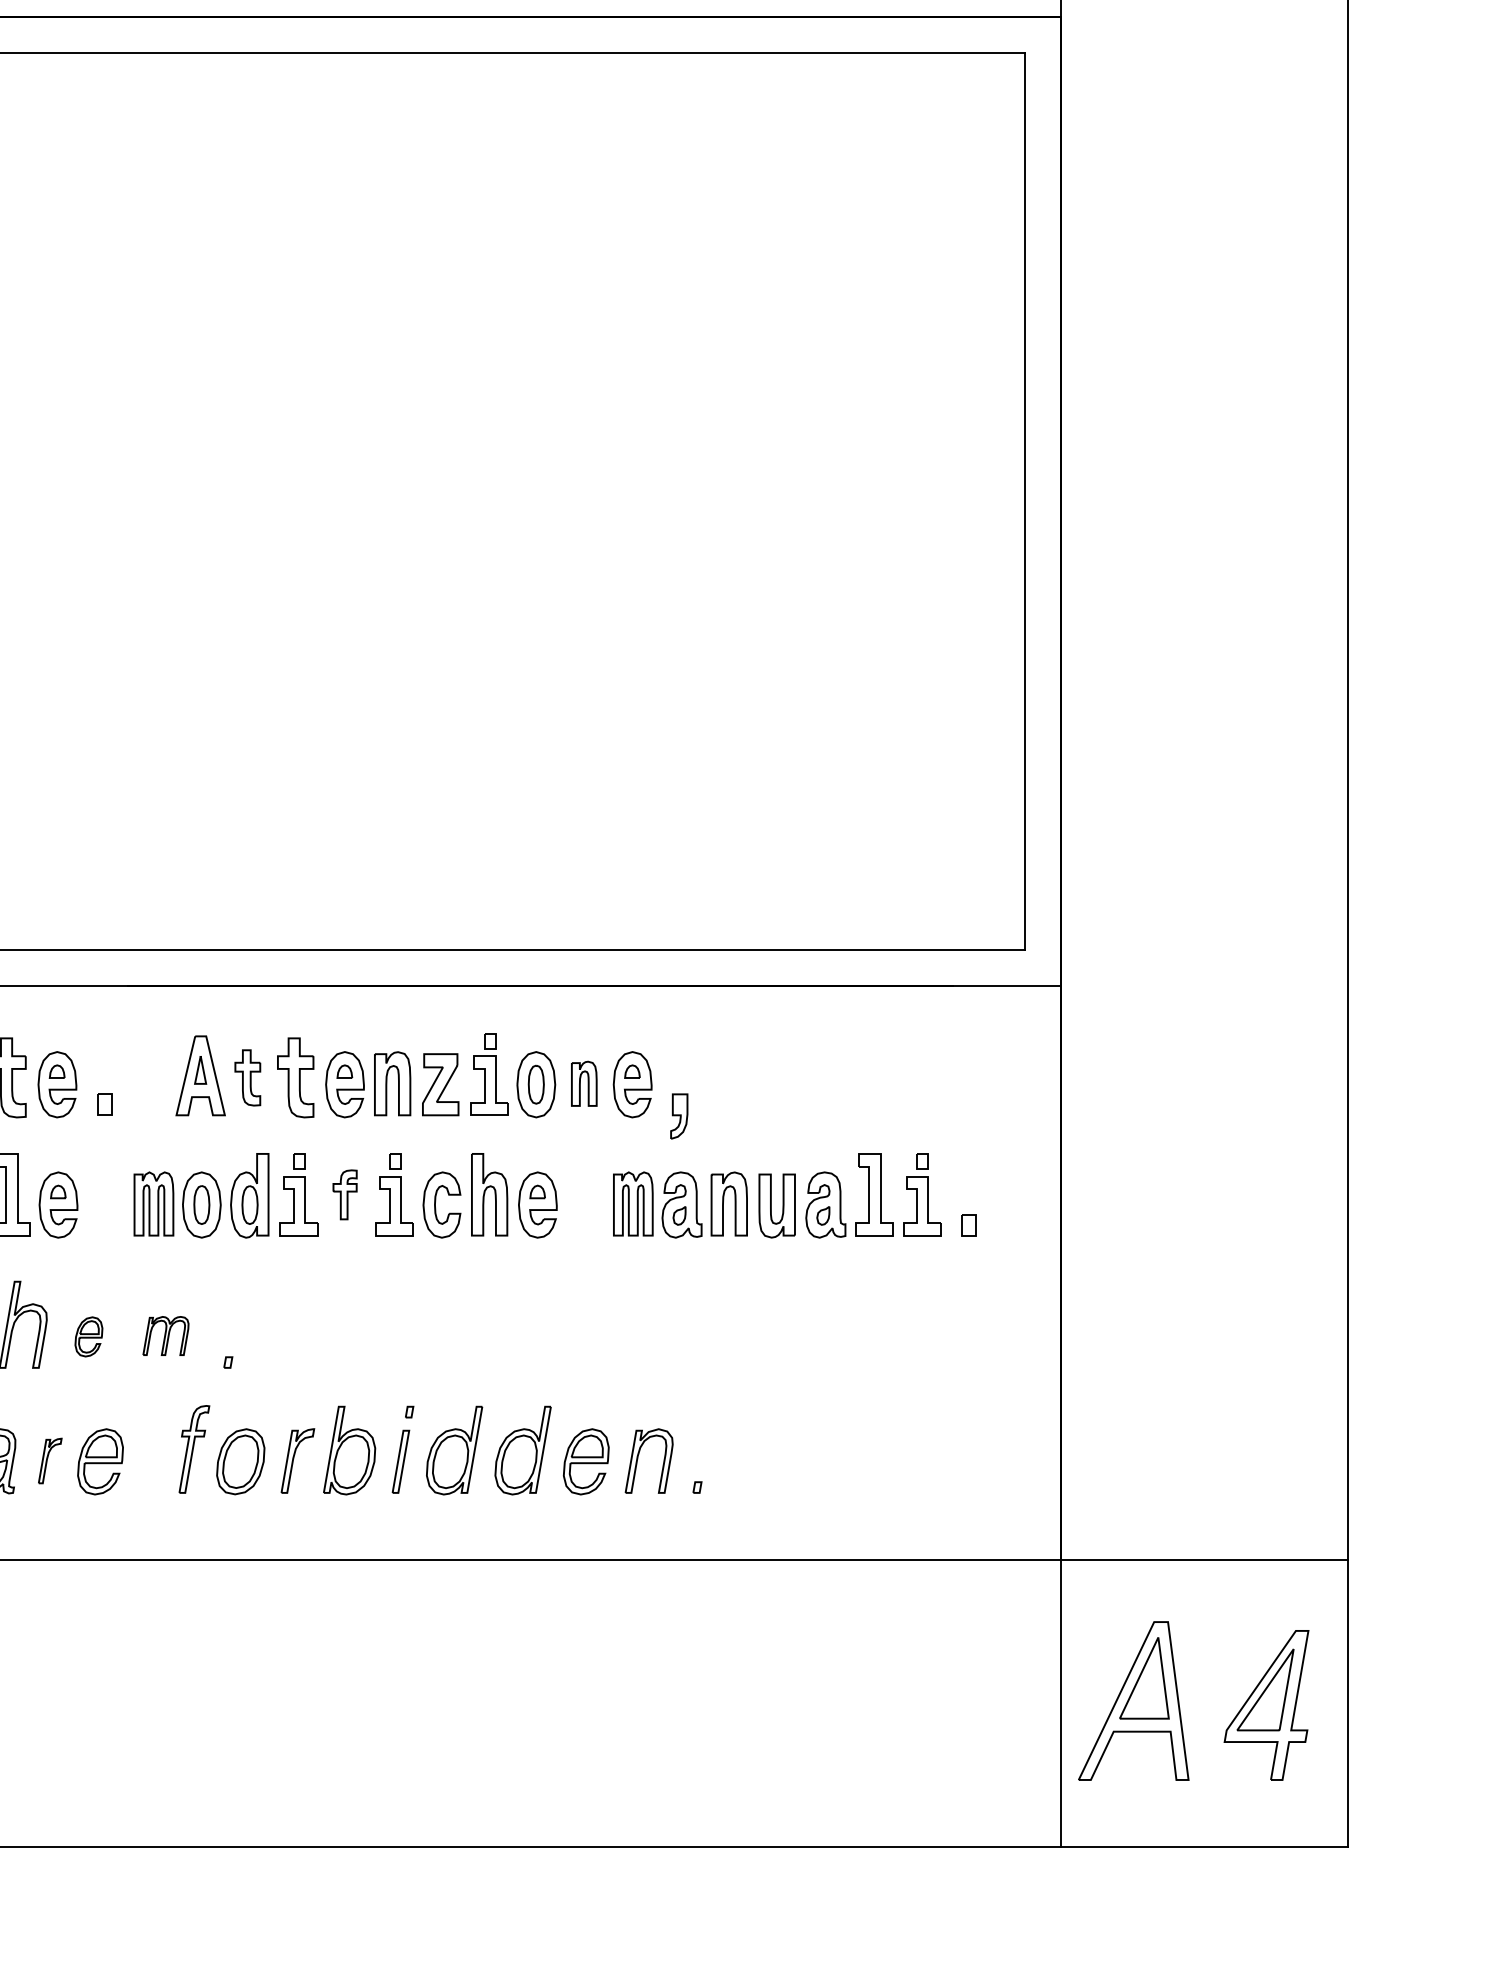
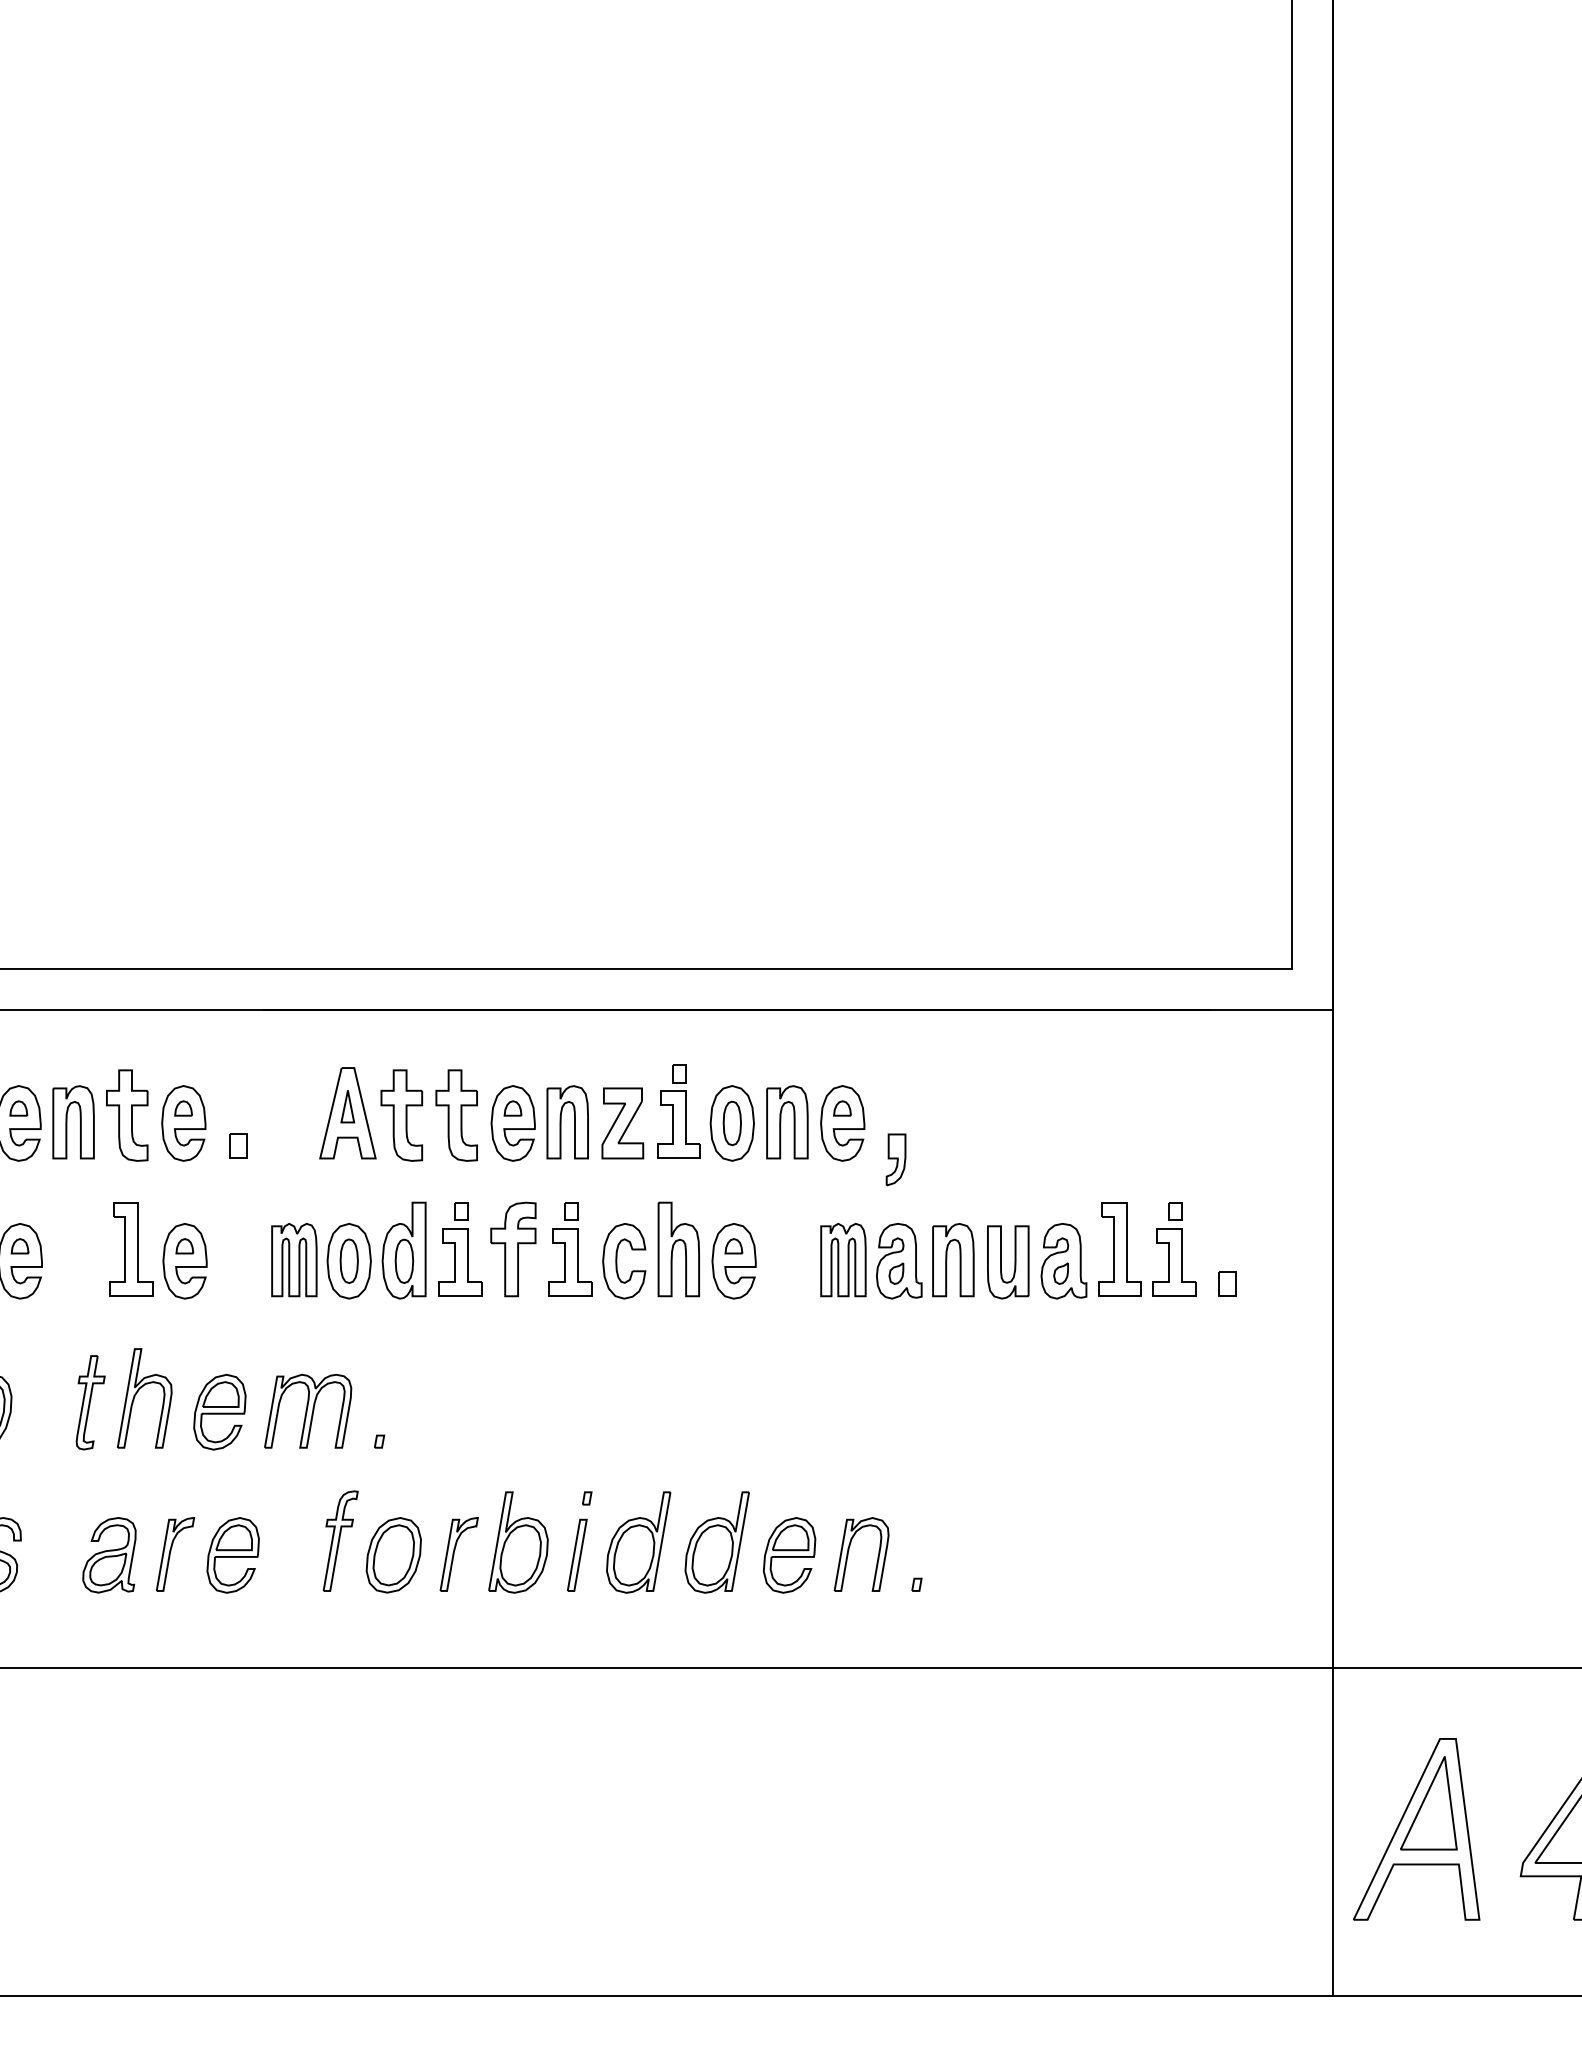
part: (247, 1077) -> (401, 1115), size x1.43
part: (583, 1083) -> (786, 1122), size x1.43
part: (344, 1194) -> (512, 1249), size x1.67
part: (165, 1335) -> (307, 1410), size x1.67
part: (88, 1336) -> (219, 1411), size x1.67
part: (50, 1460) -> (175, 1553), size x1.43

